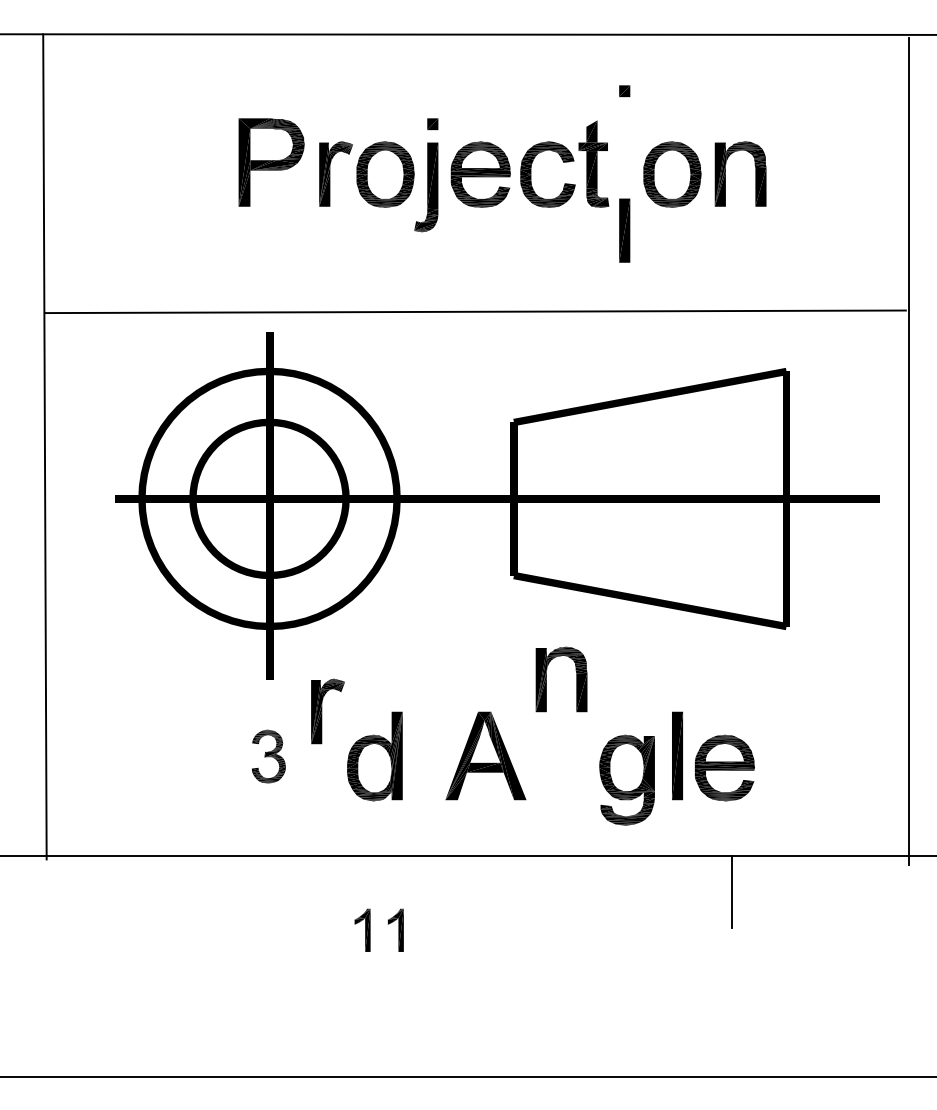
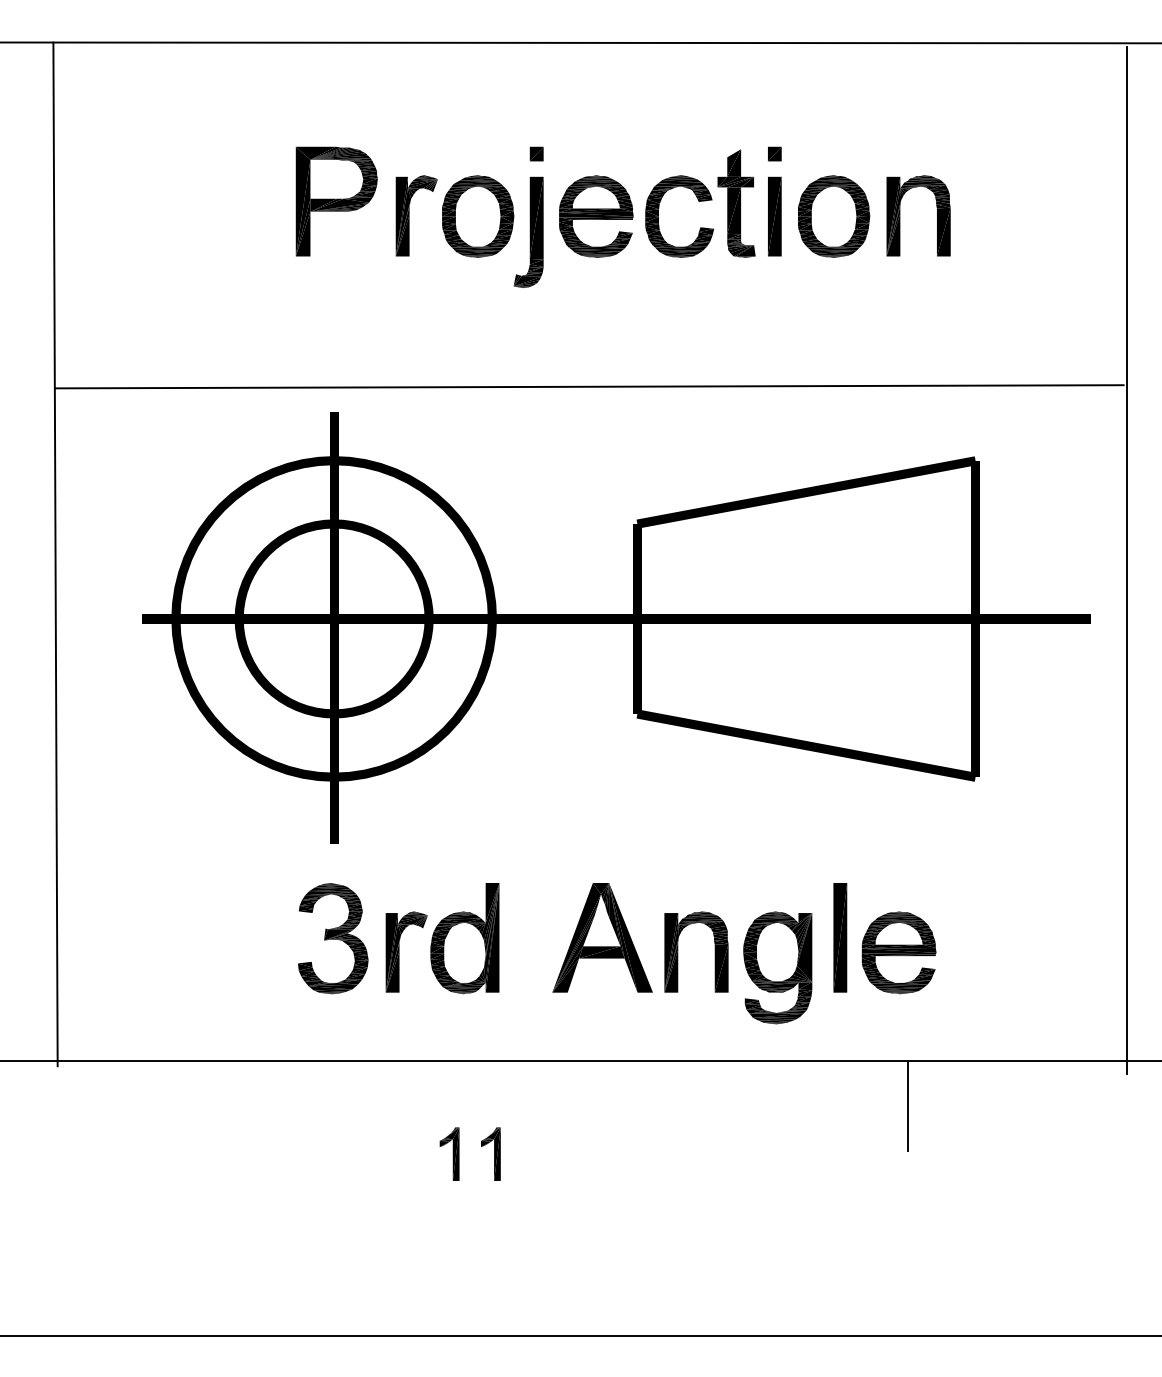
part: (624, 91) -> (774, 154), moved
part: (624, 230) -> (774, 216), moved
part: (546, 679) -> (677, 952), moved
part: (327, 711) -> (406, 952), moved
part: (268, 756) -> (332, 938), size x1.67

